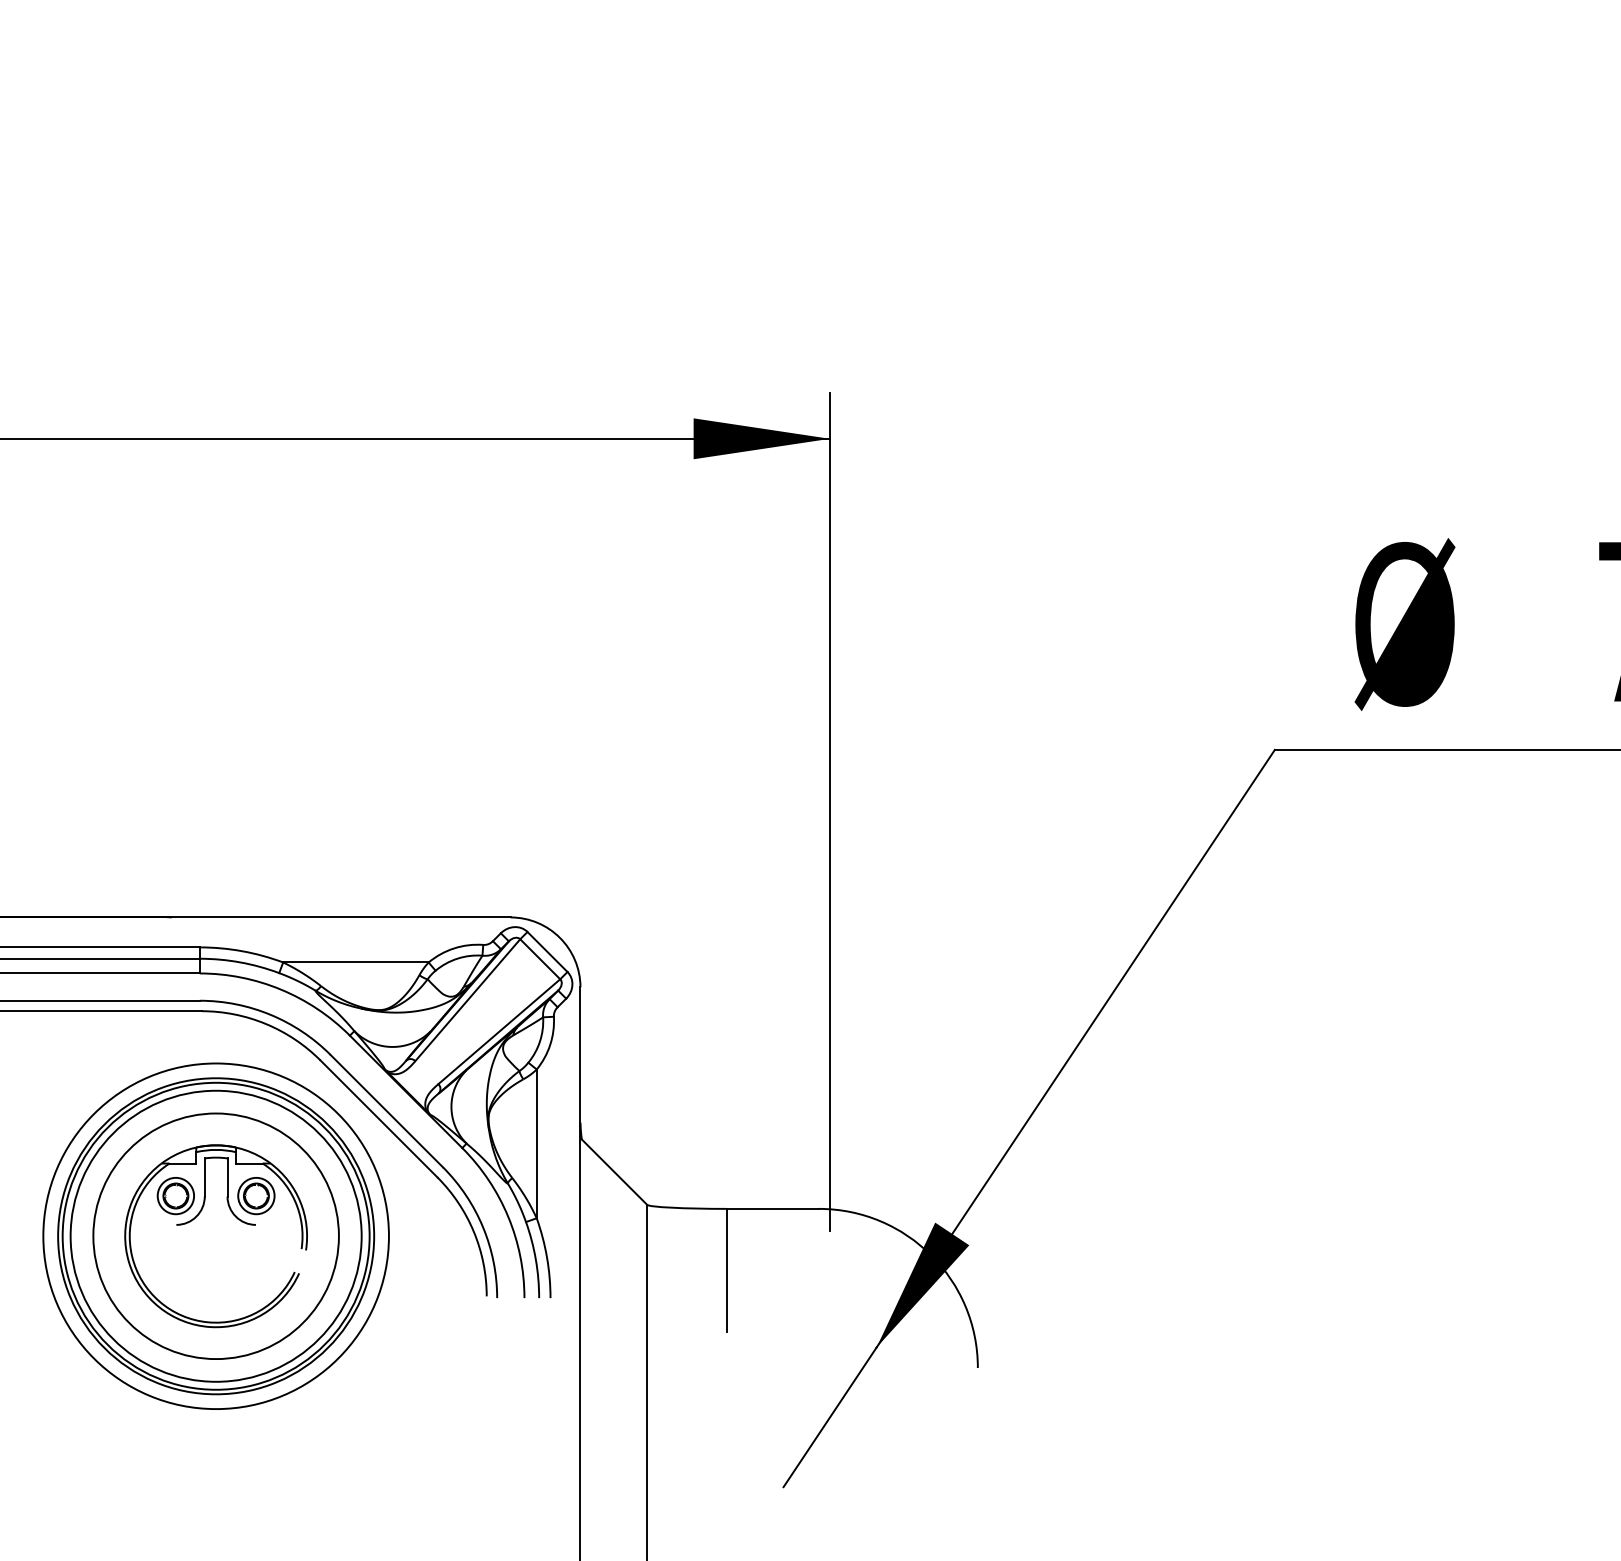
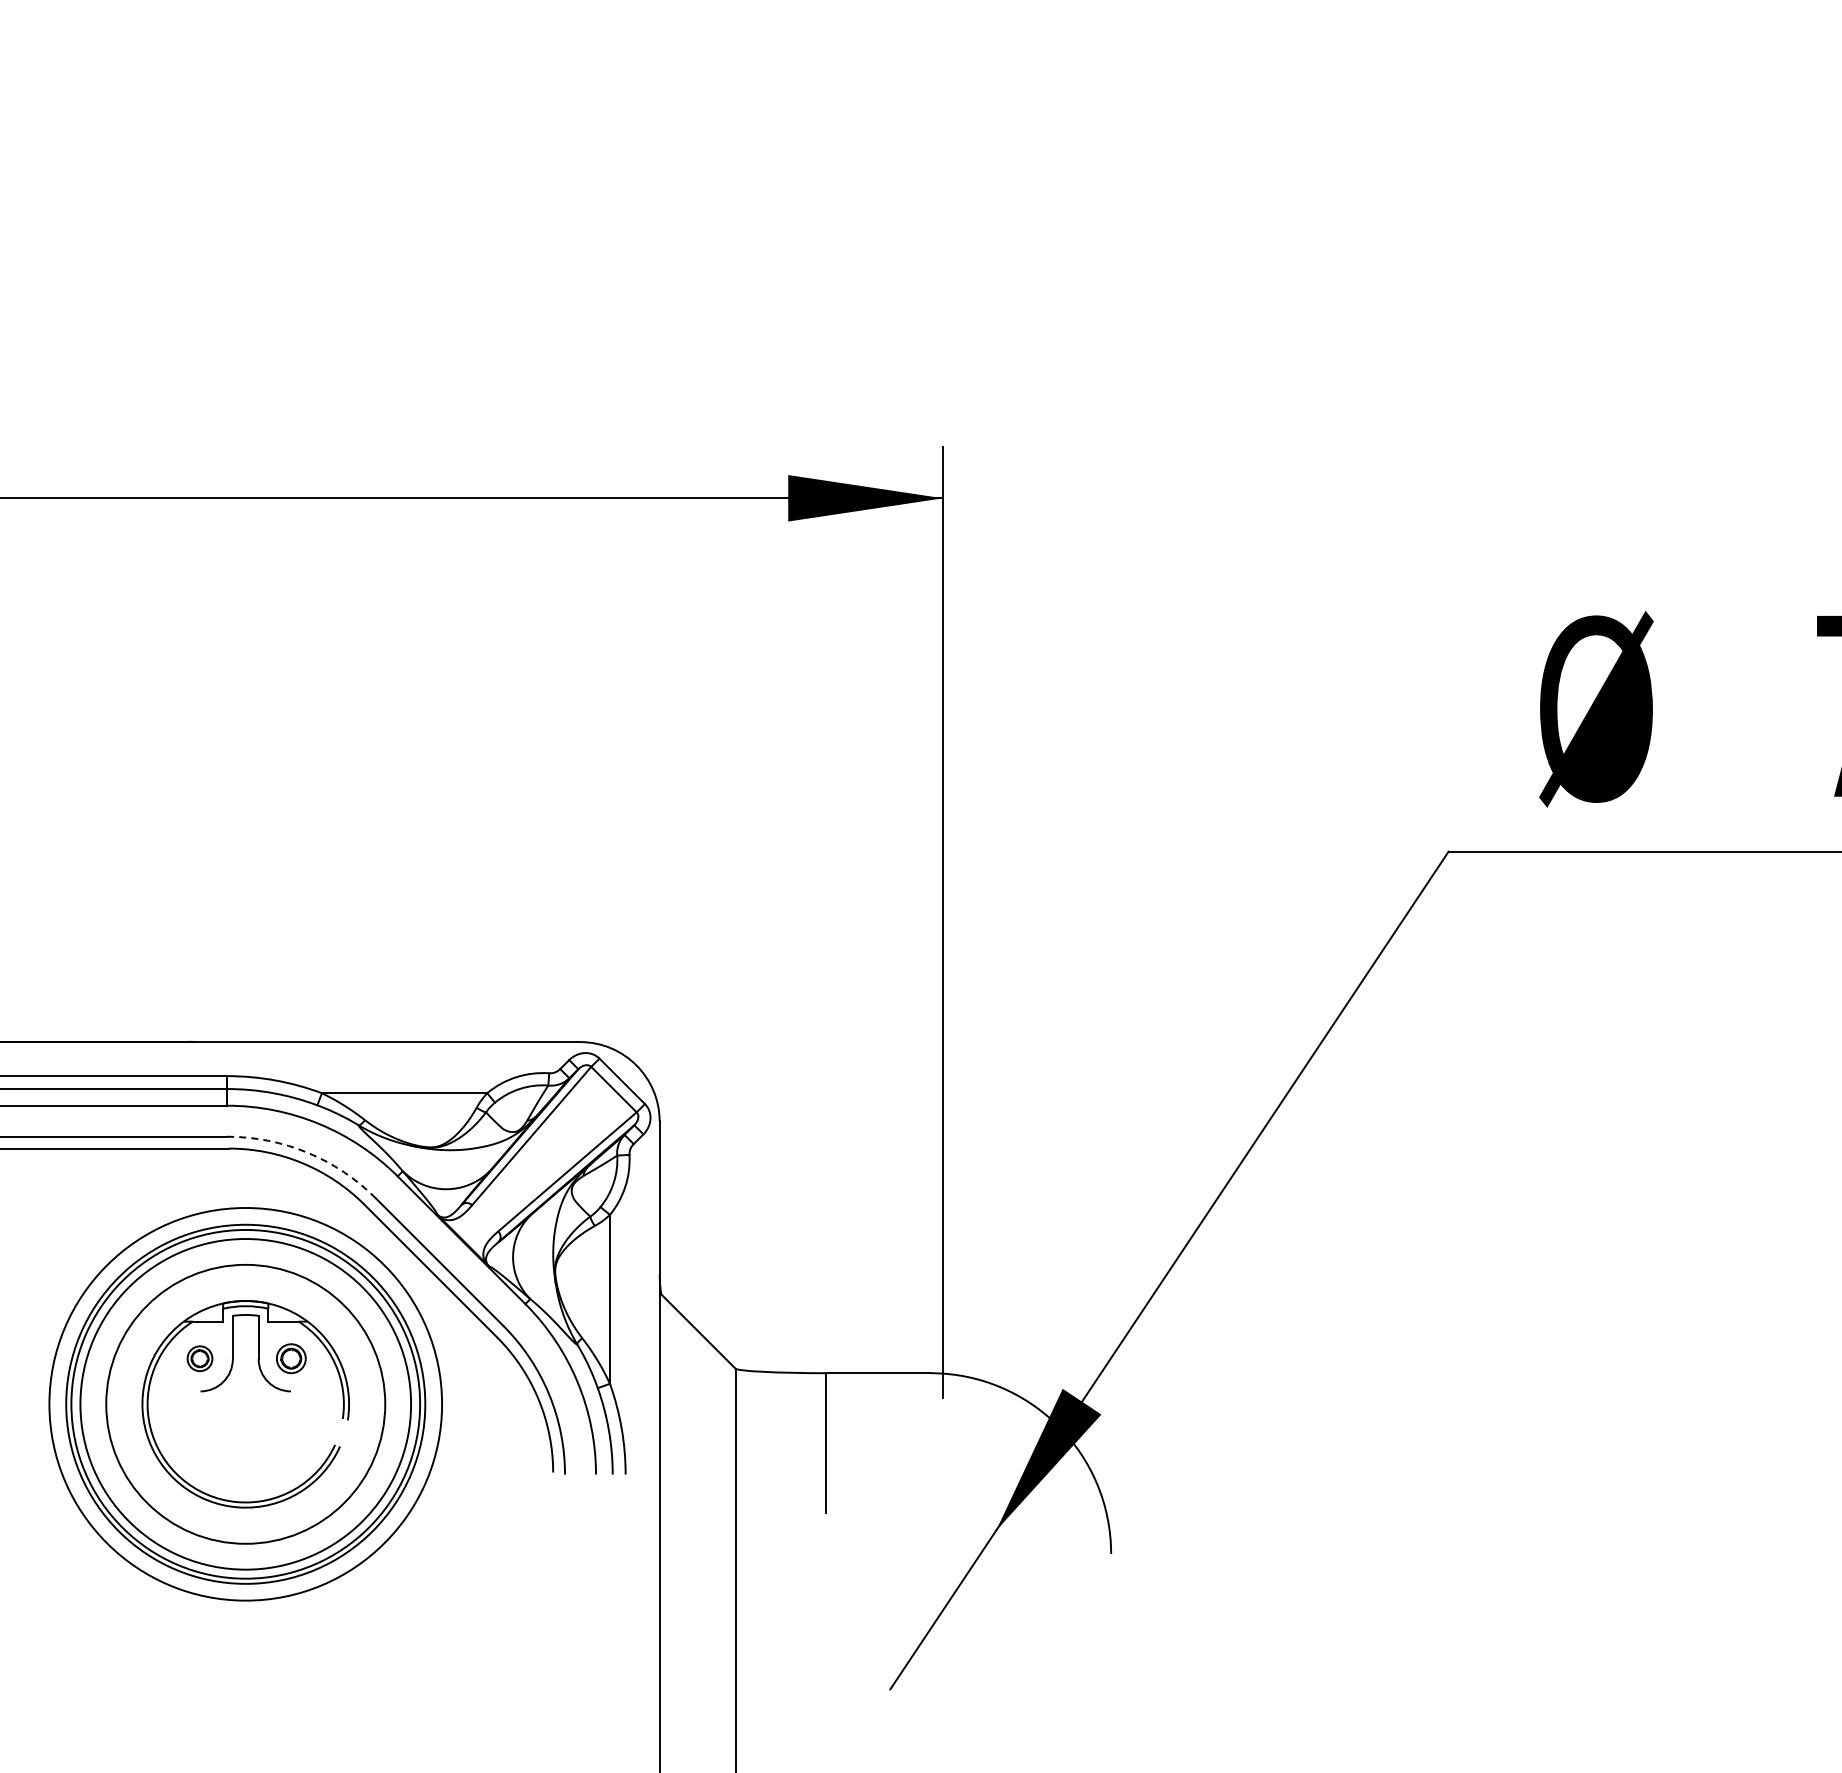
arc: (270, 1014) -> (307, 1152), solid -> dashed
part: (175, 1195) -> (199, 1358), size x0.6
part: (255, 1195) -> (290, 1358), size x0.7

